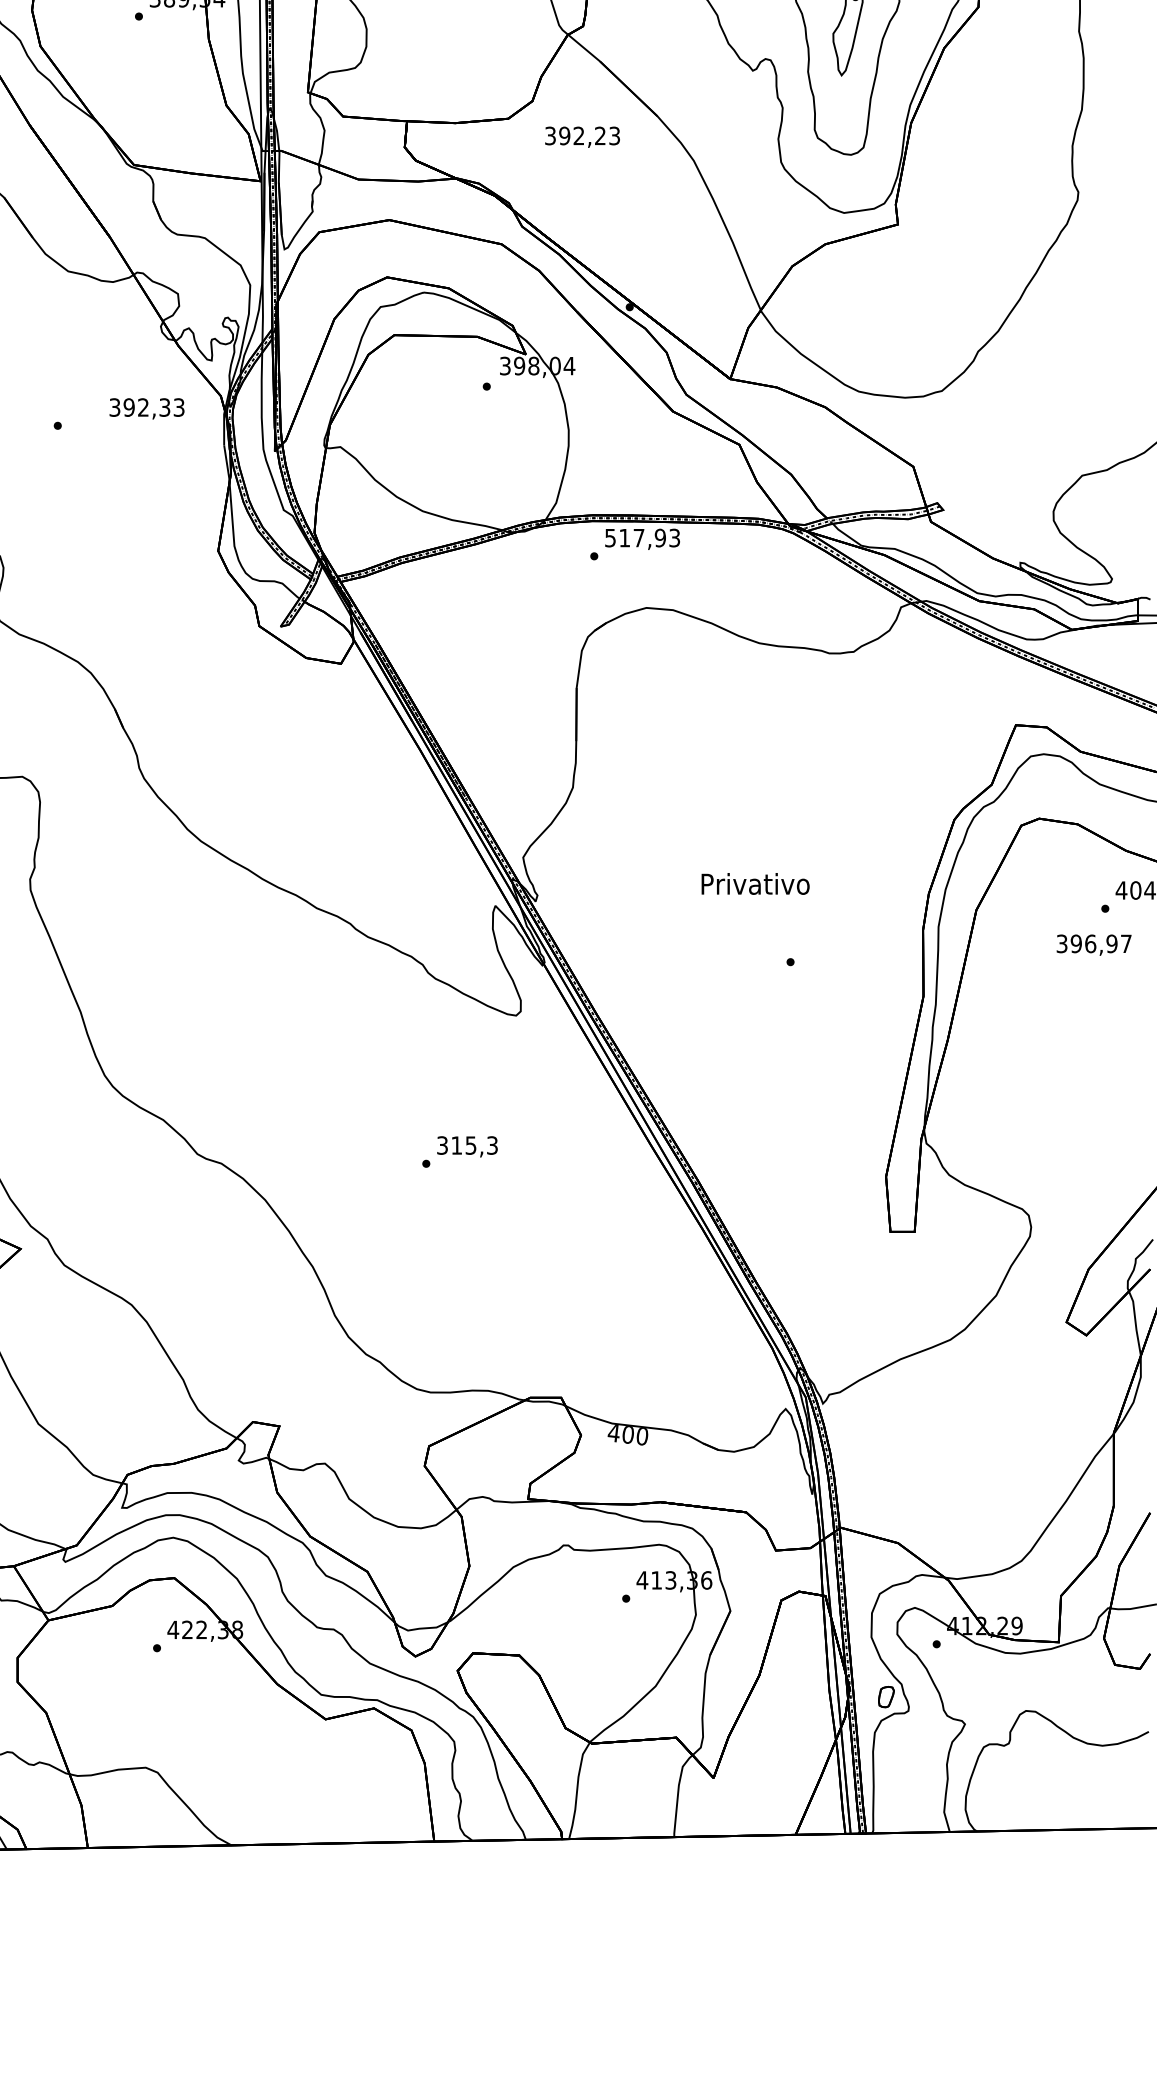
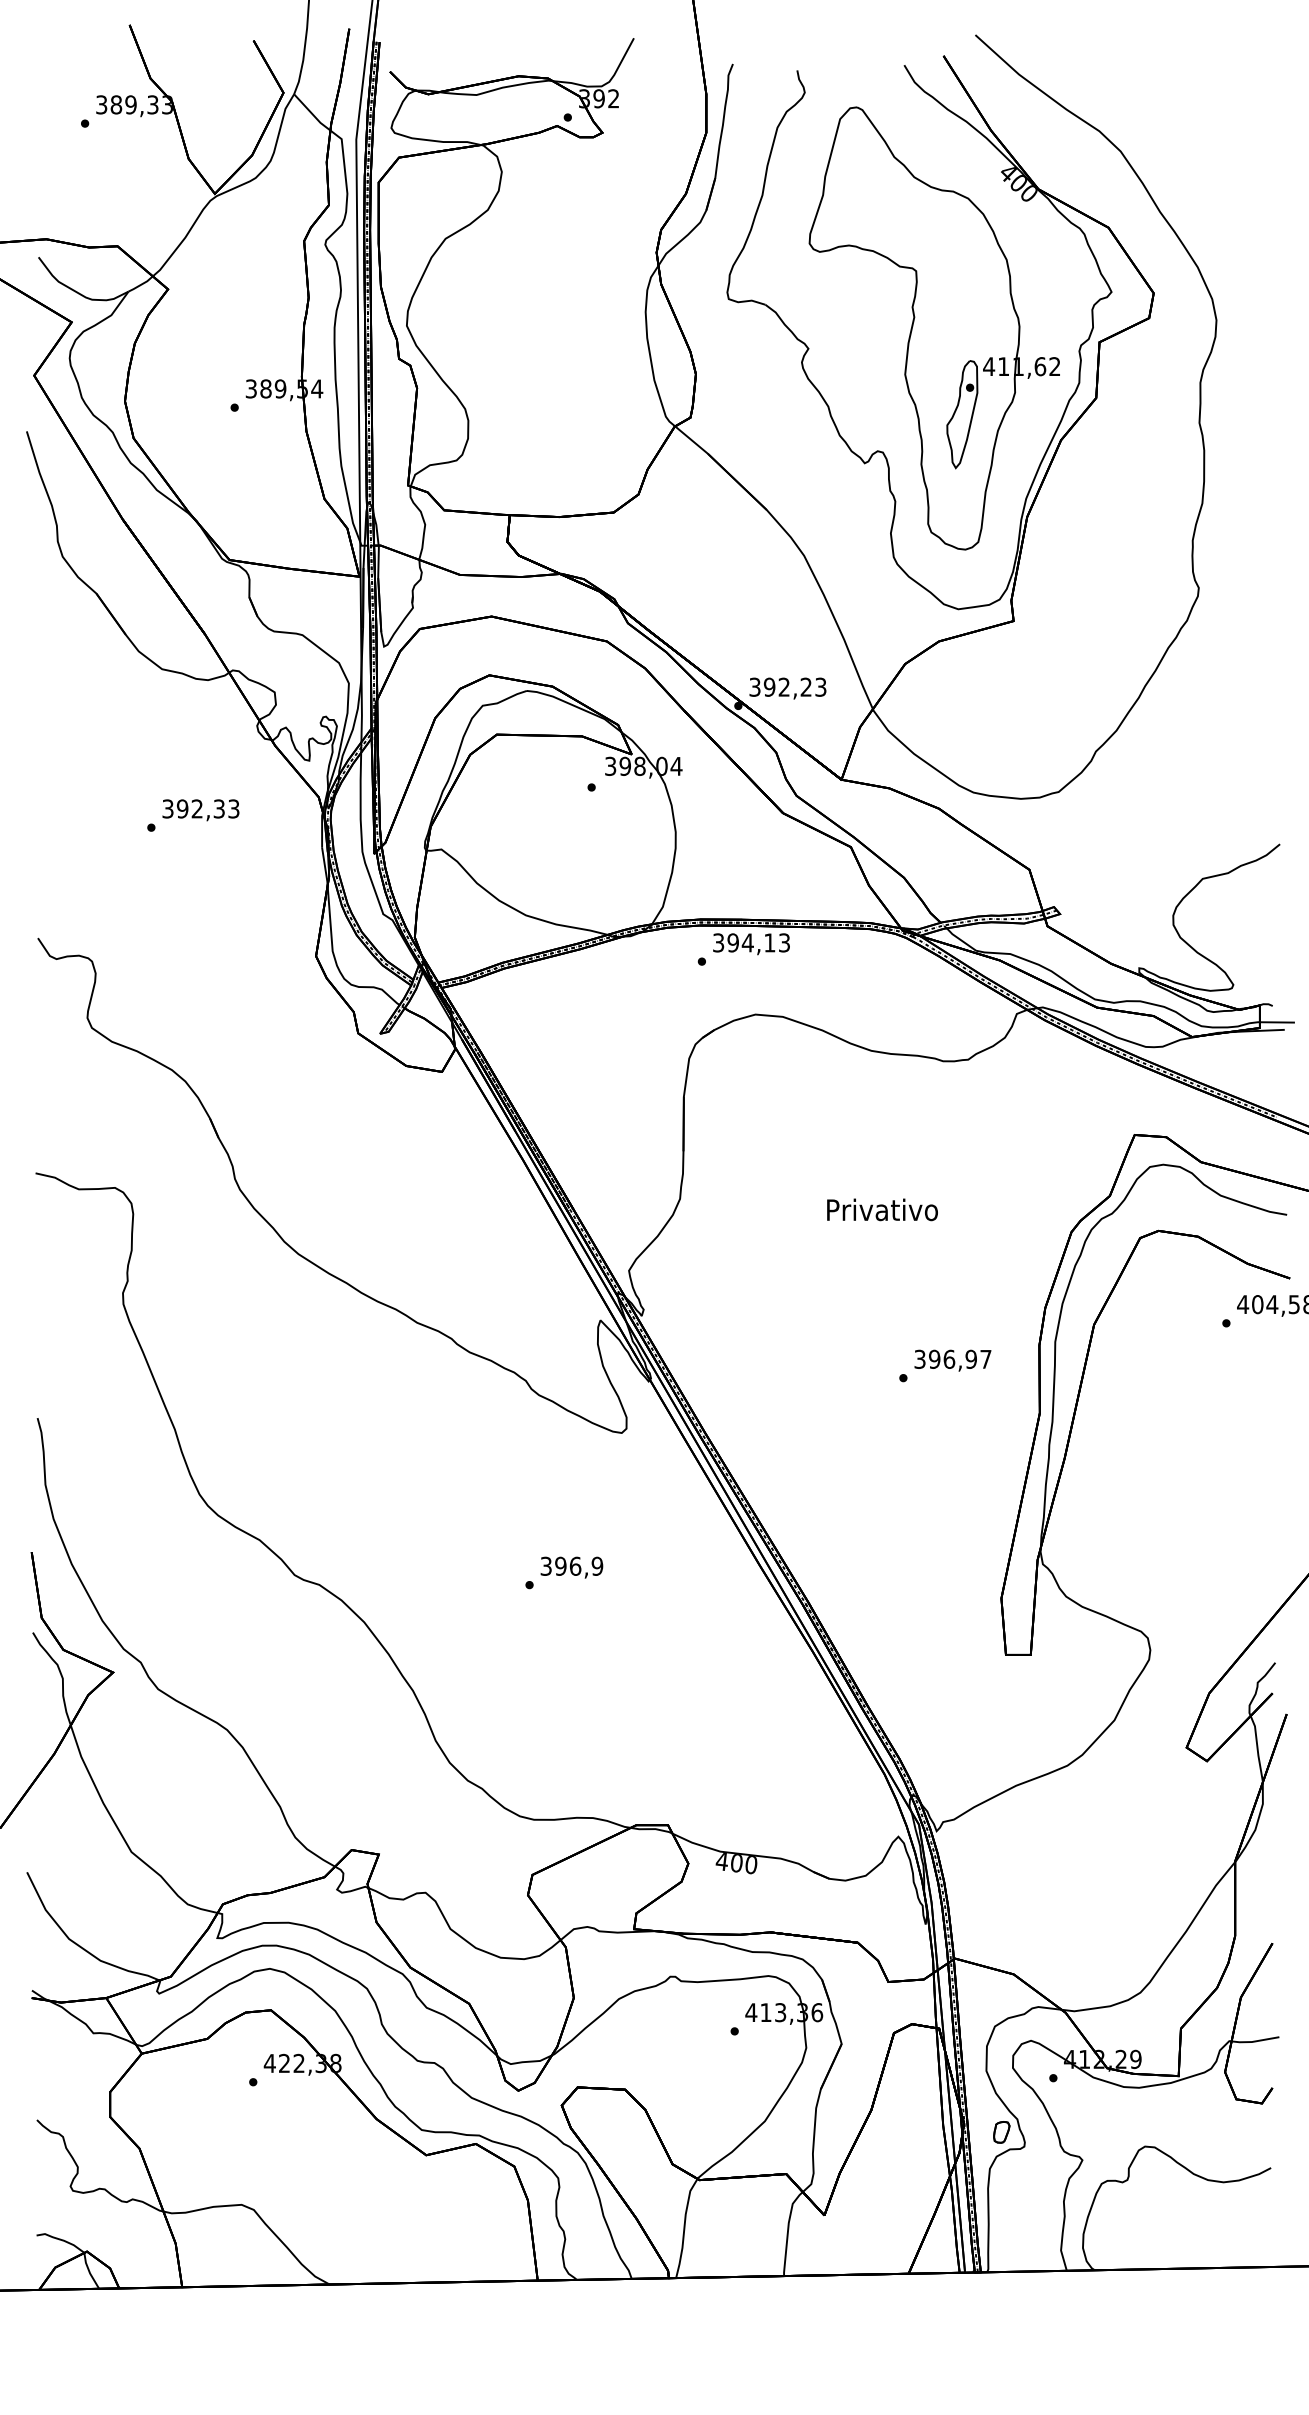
text: (582, 137) -> (787, 688), moved
text: (146, 409) -> (200, 810), moved
text: (635, 537) -> (744, 942), 517,93 -> 394,13
text: (755, 883) -> (882, 1209), moved
text: (1093, 944) -> (952, 1360), moved
text: (474, 1144) -> (579, 1565), 315,3 -> 396,9

